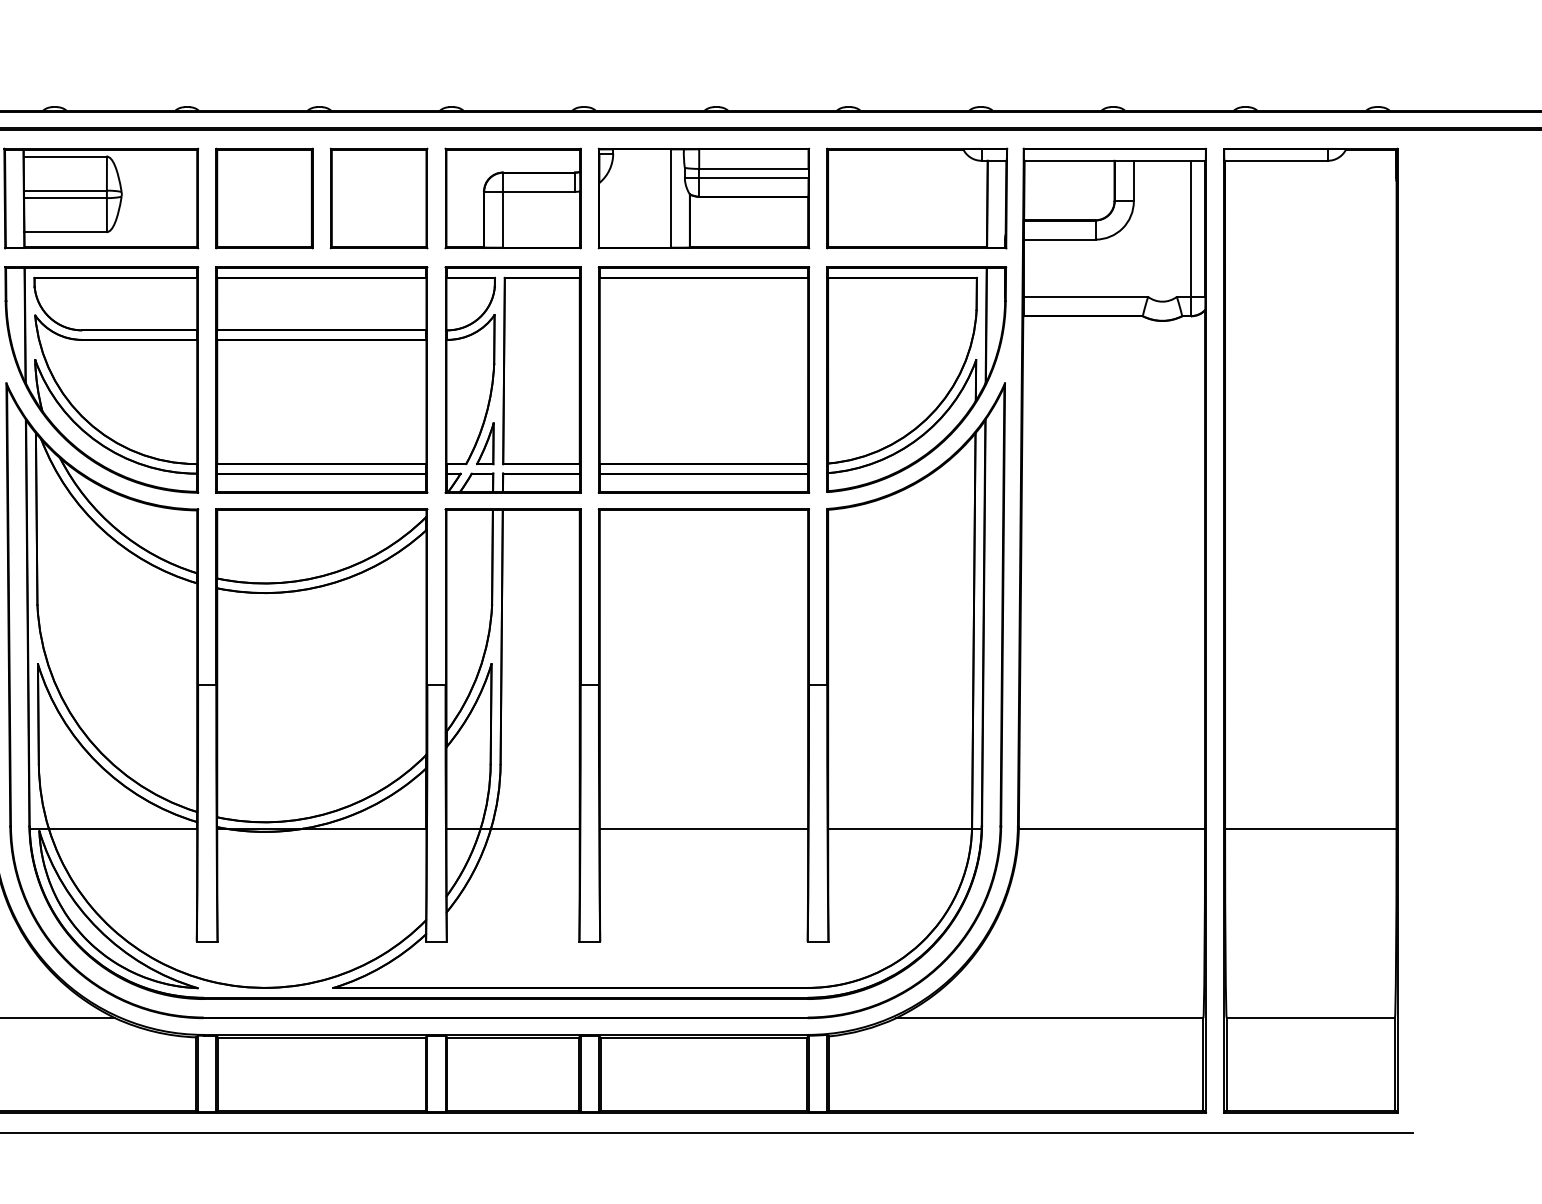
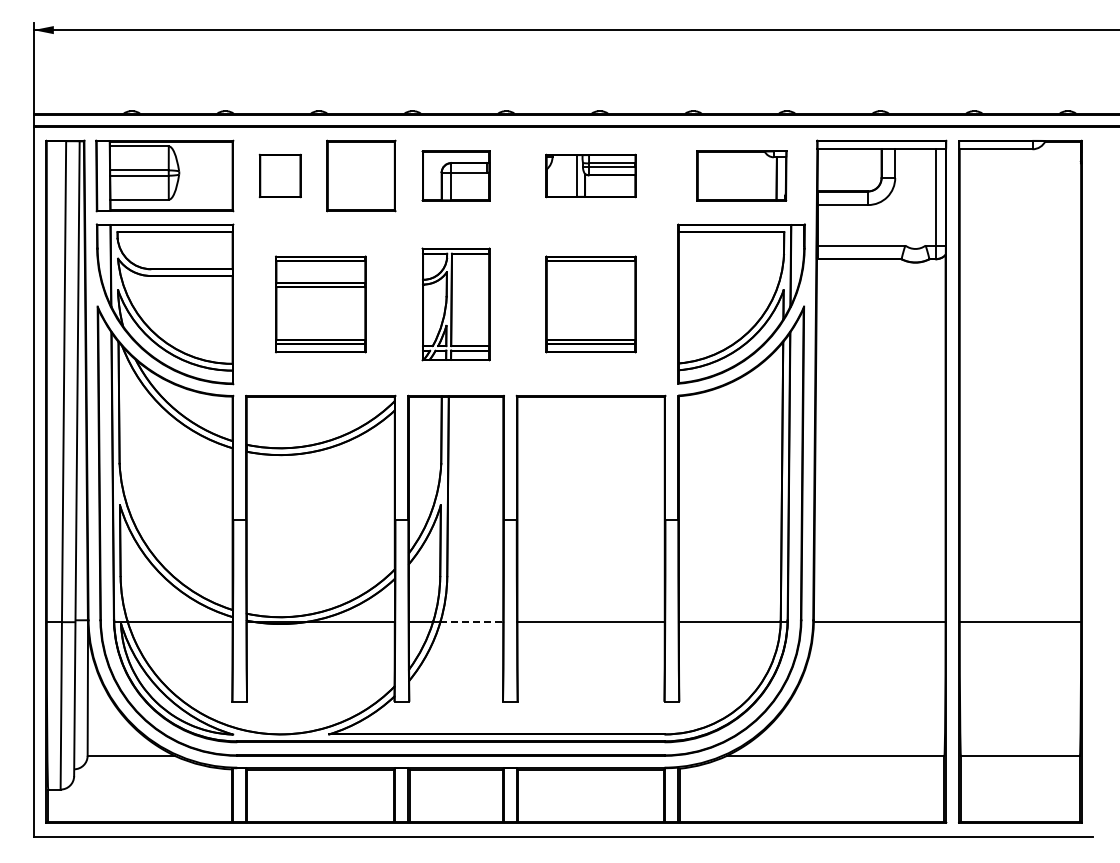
part: (264, 197) -> (280, 175), size x0.6
part: (512, 197) -> (455, 175), size x0.7
part: (703, 197) -> (590, 175), size x0.6
part: (916, 197) -> (741, 175), size x0.7
part: (321, 380) -> (320, 304), size x0.6
part: (512, 380) -> (455, 304), size x0.7
part: (703, 380) -> (590, 304), size x0.6
line: (536, 828) -> (472, 621), solid -> dashed

